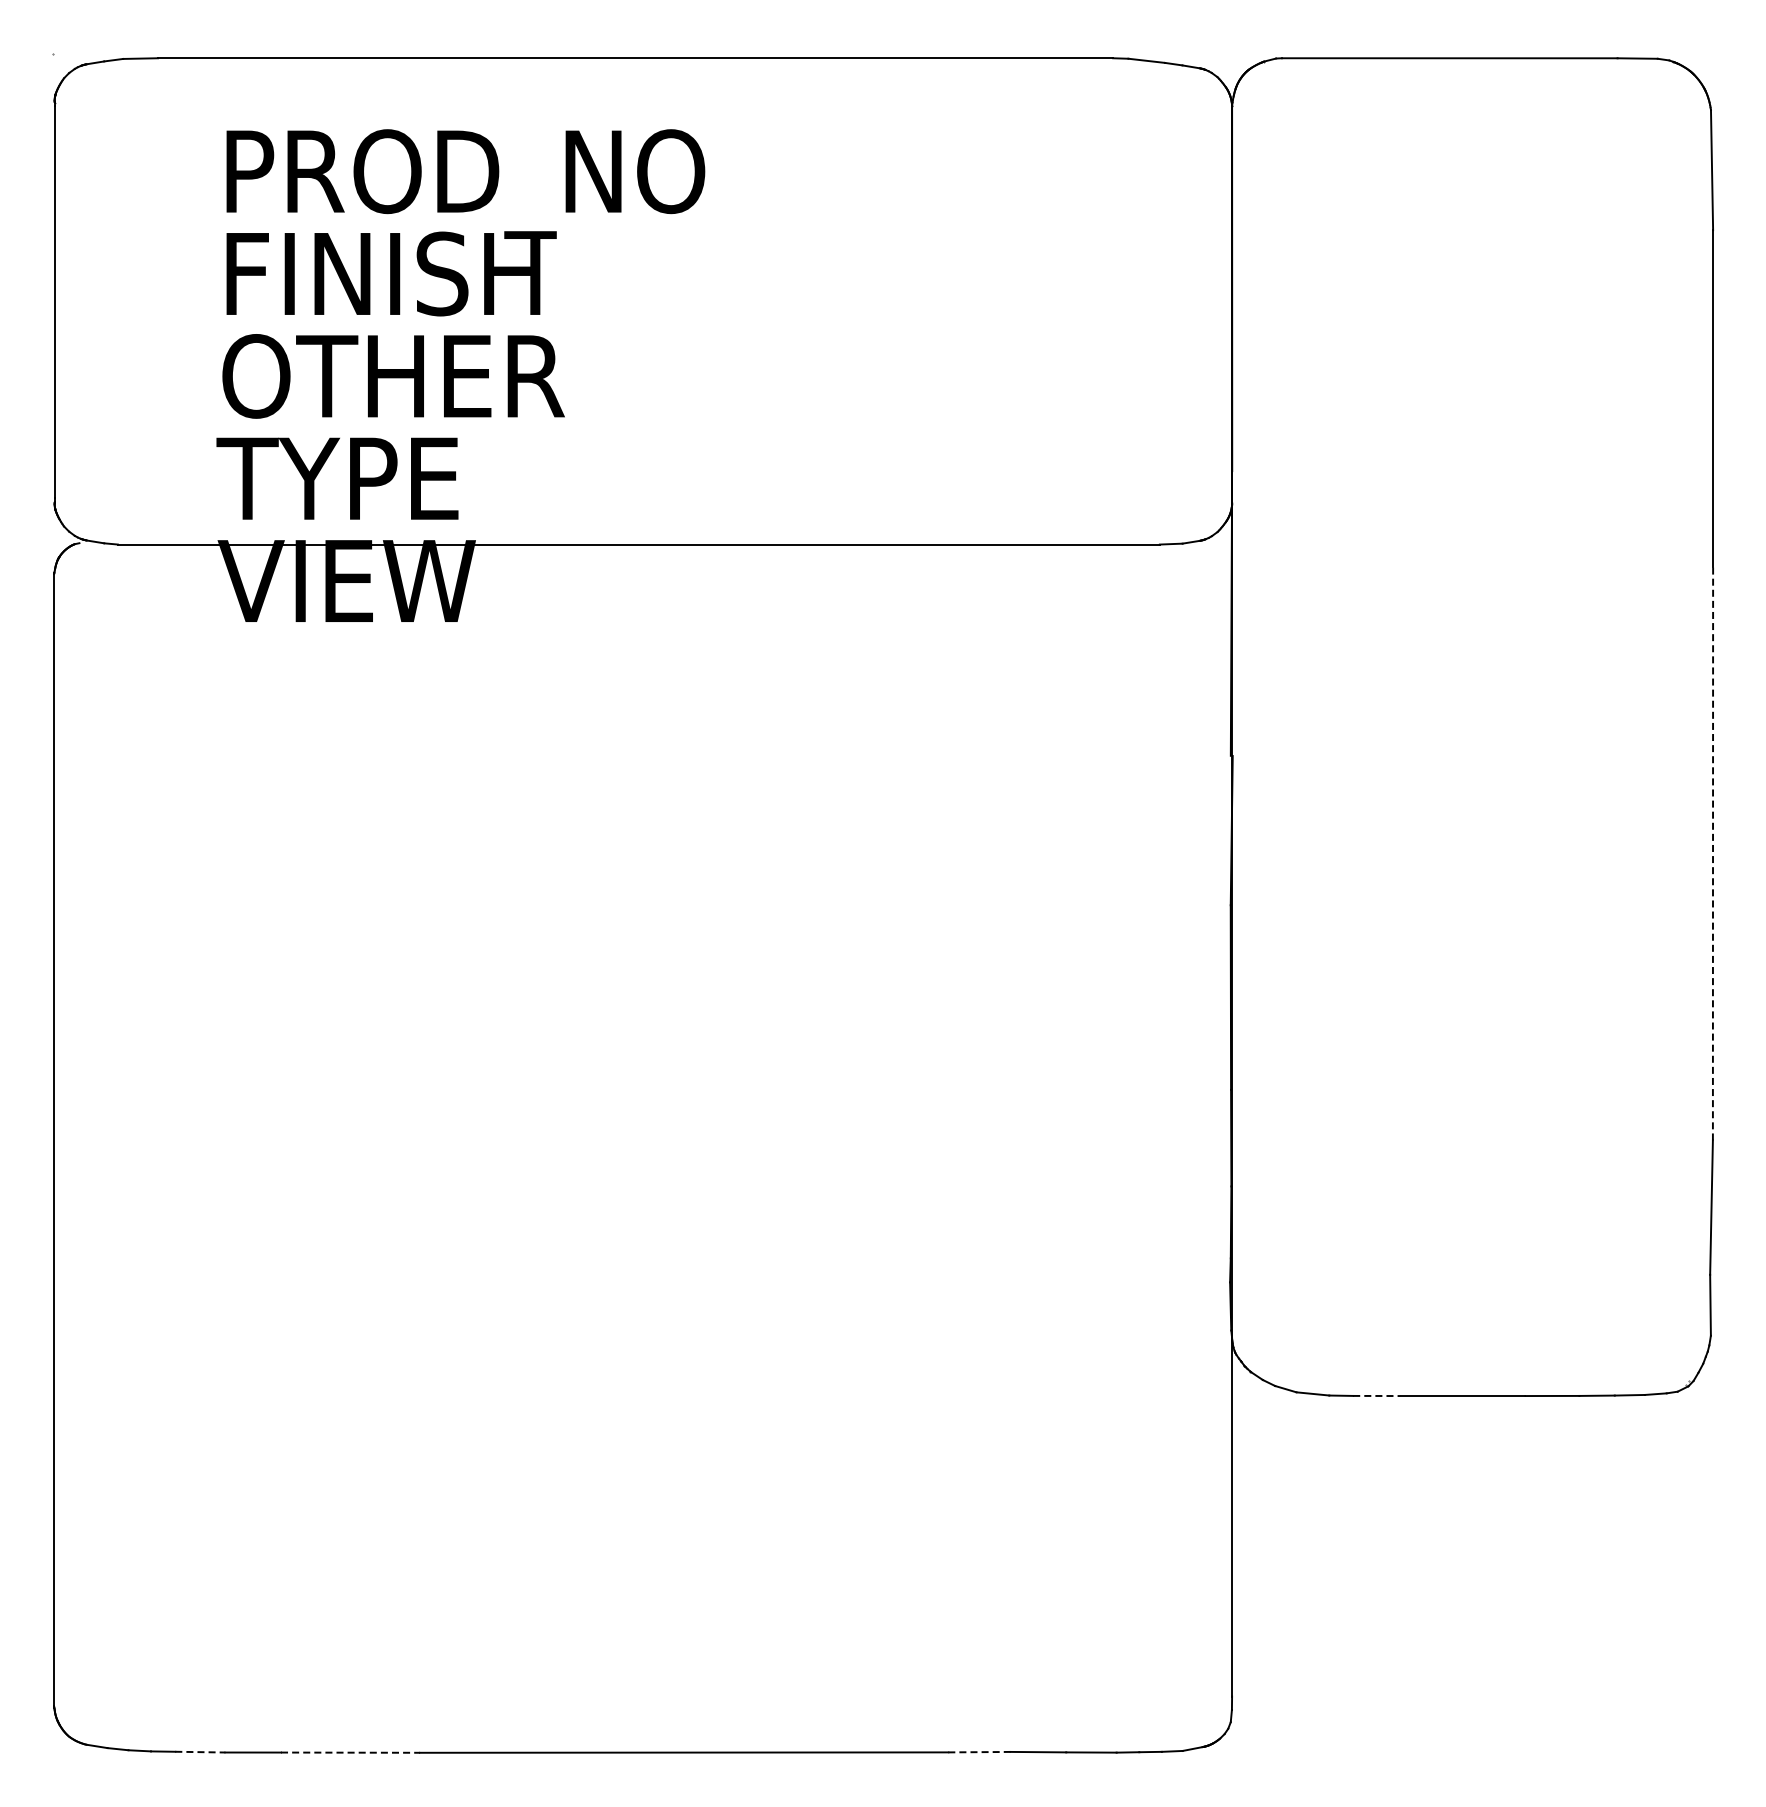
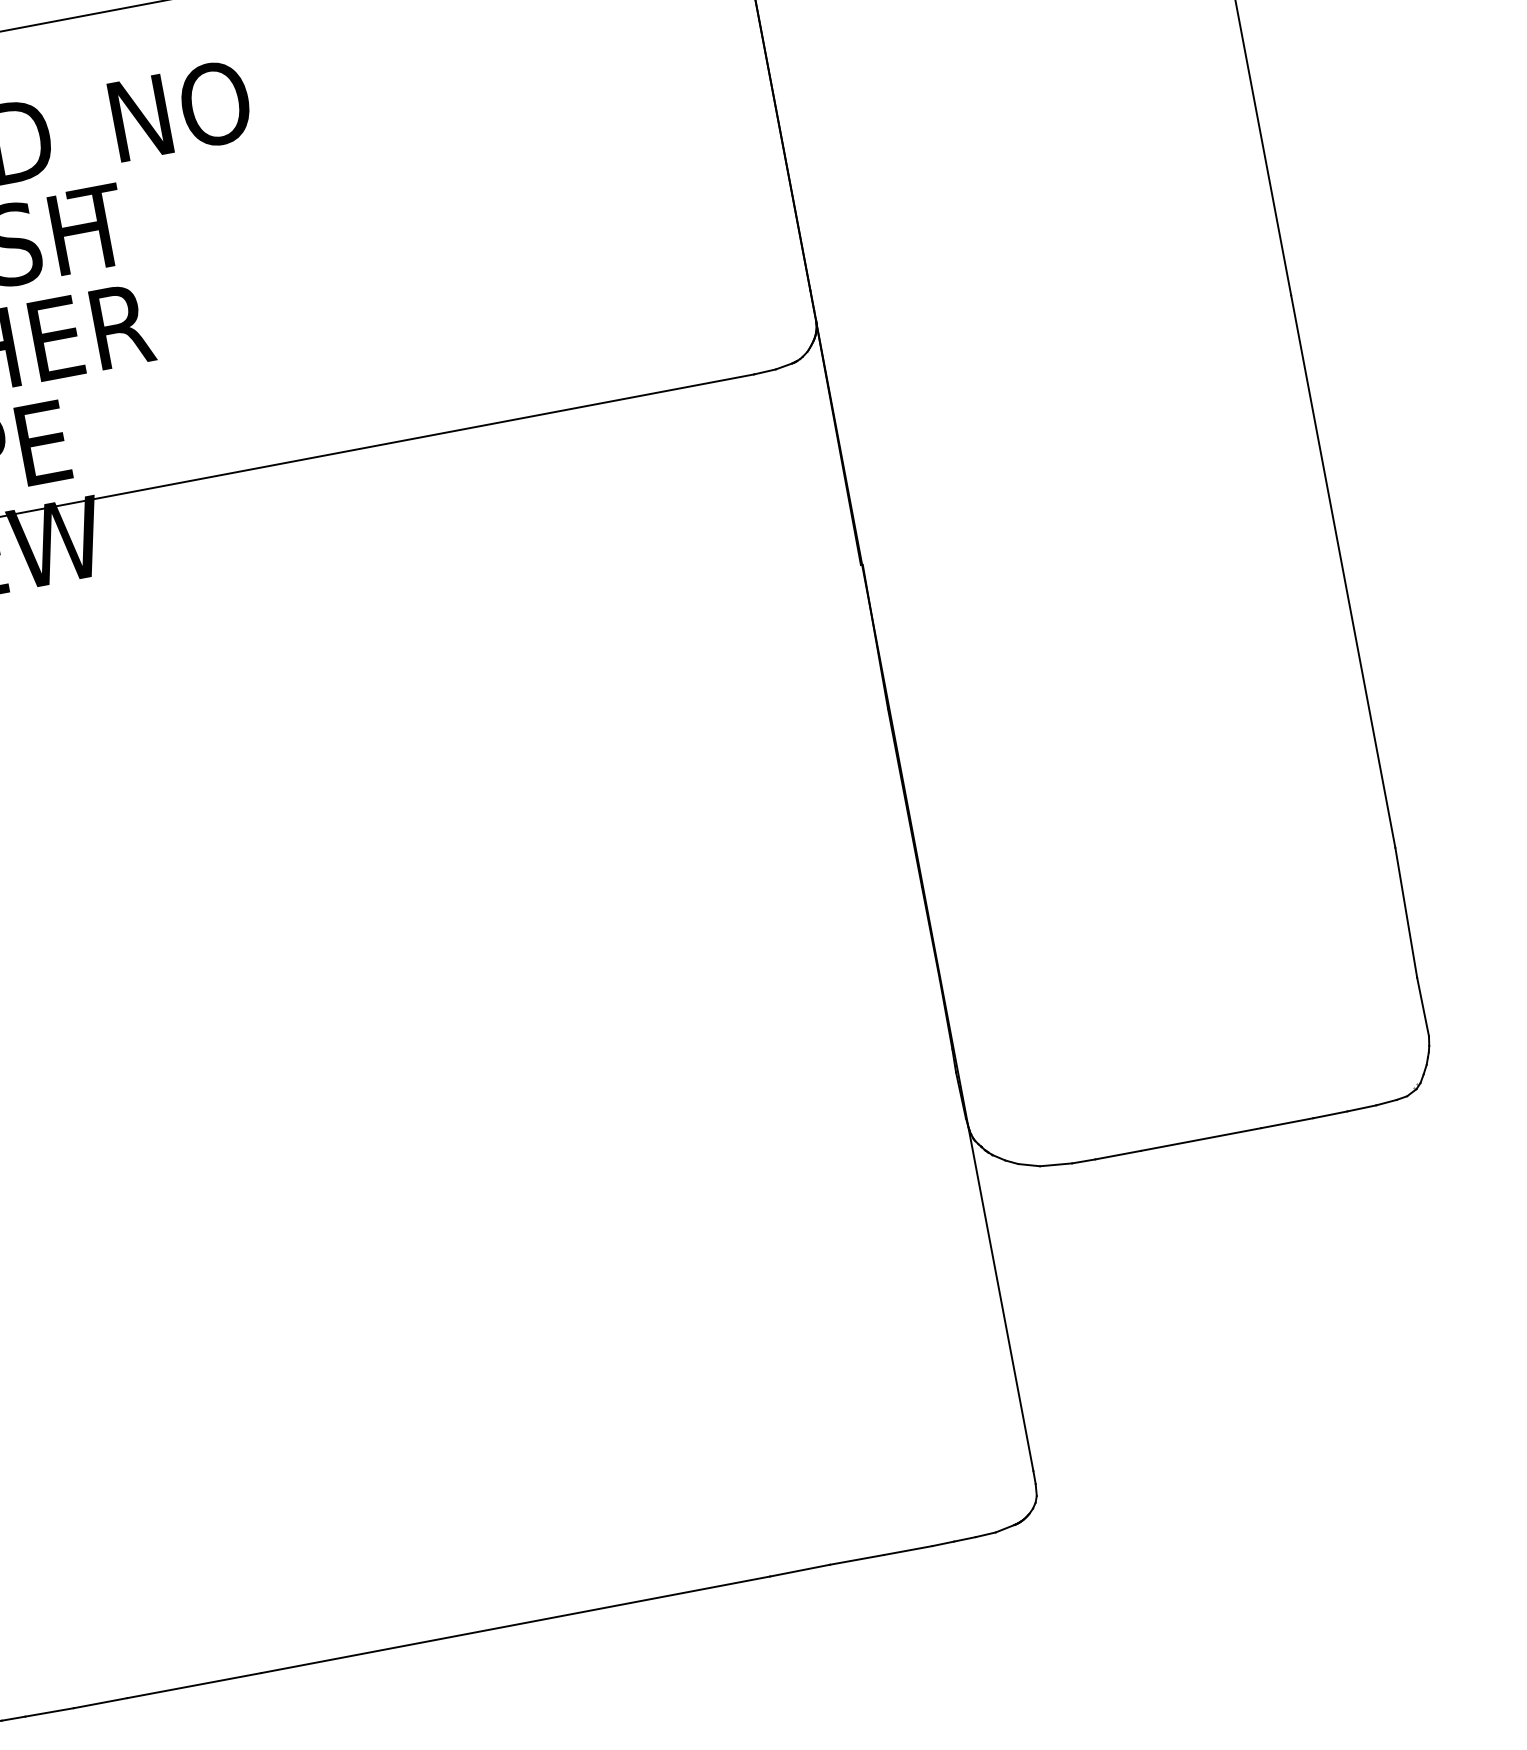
line: (1713, 853) -> (1343, 571), dashed -> solid
line: (1376, 1395) -> (1117, 1154), dashed -> solid
line: (200, 1752) -> (49, 1712), dashed -> solid
line: (350, 1752) -> (194, 1685), dashed -> solid
line: (979, 1752) -> (800, 1570), dashed -> solid

